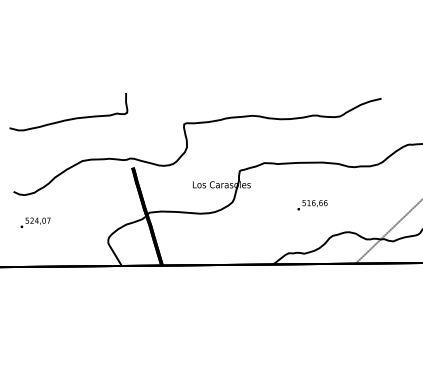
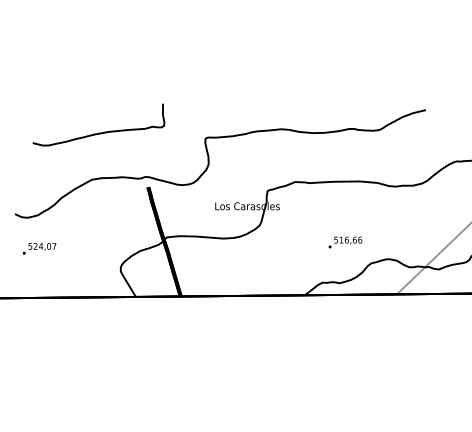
curve: (69, 118) -> (99, 132), moved
text: (312, 205) -> (345, 242), moved

